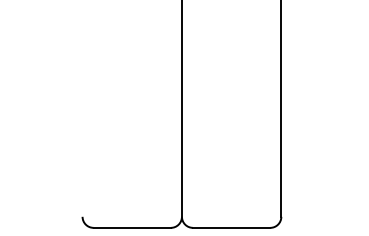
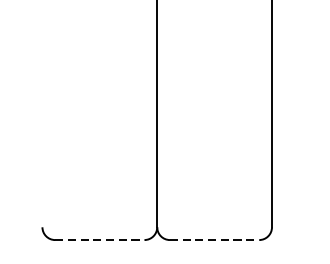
line: (132, 227) -> (100, 239), solid -> dashed
line: (231, 227) -> (214, 239), solid -> dashed

